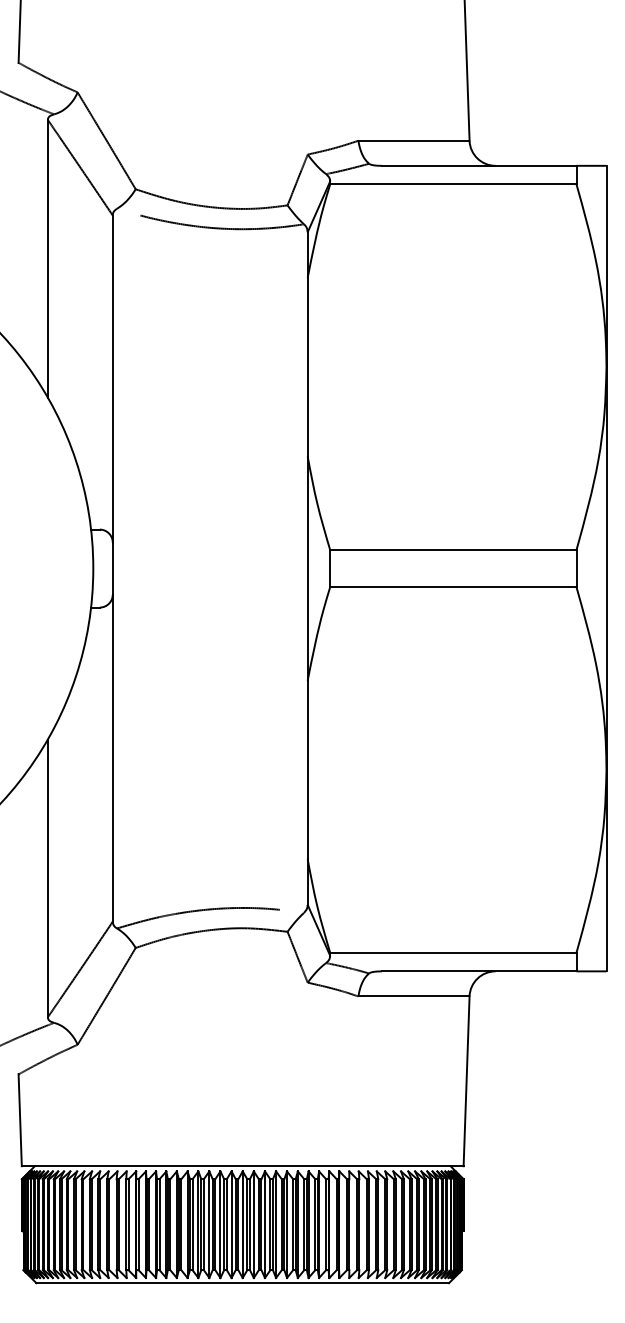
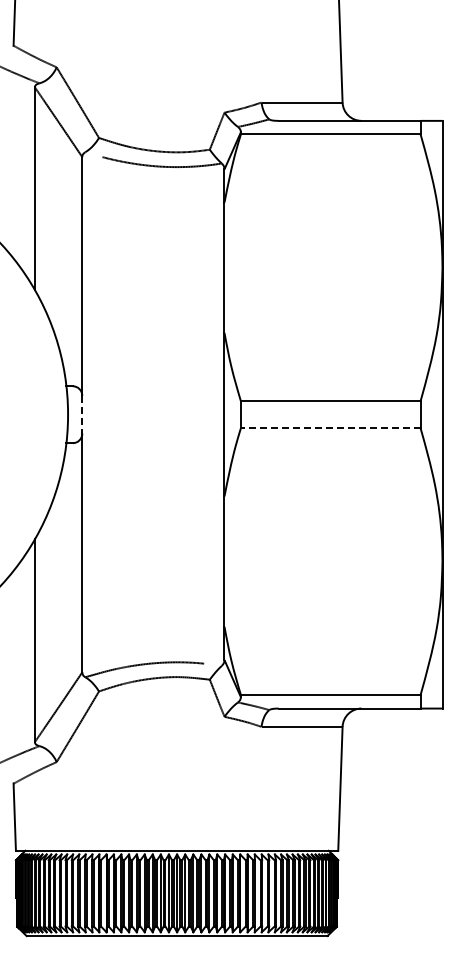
line: (113, 568) -> (82, 414), solid -> dashed
line: (452, 587) -> (330, 428), solid -> dashed

